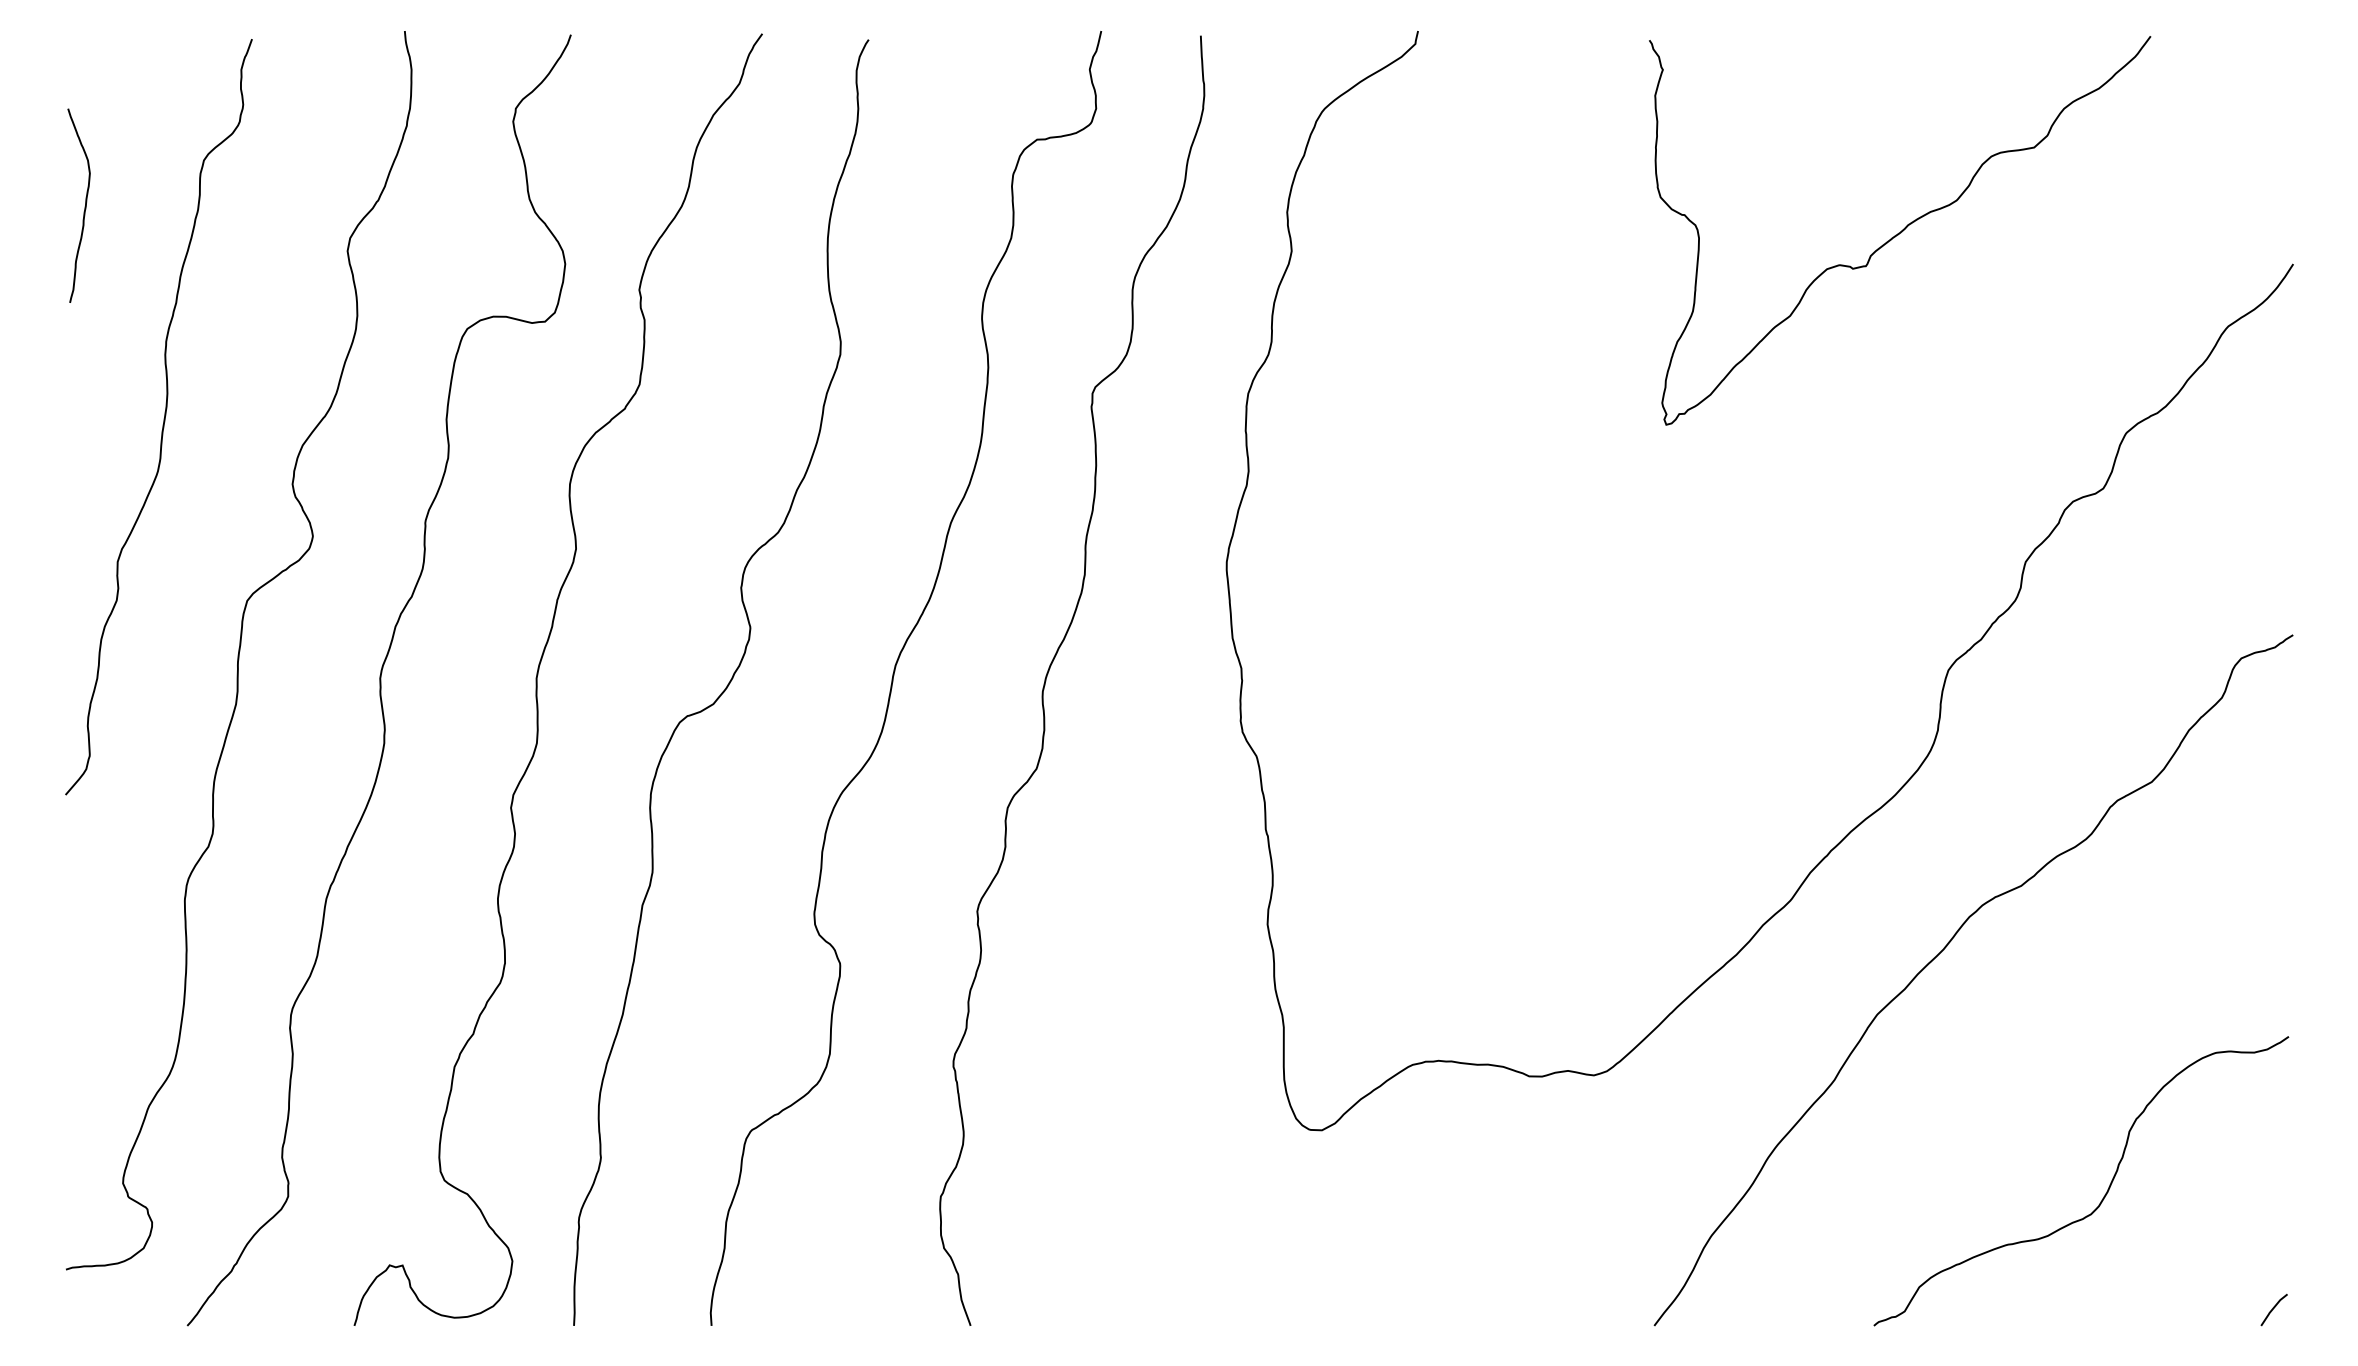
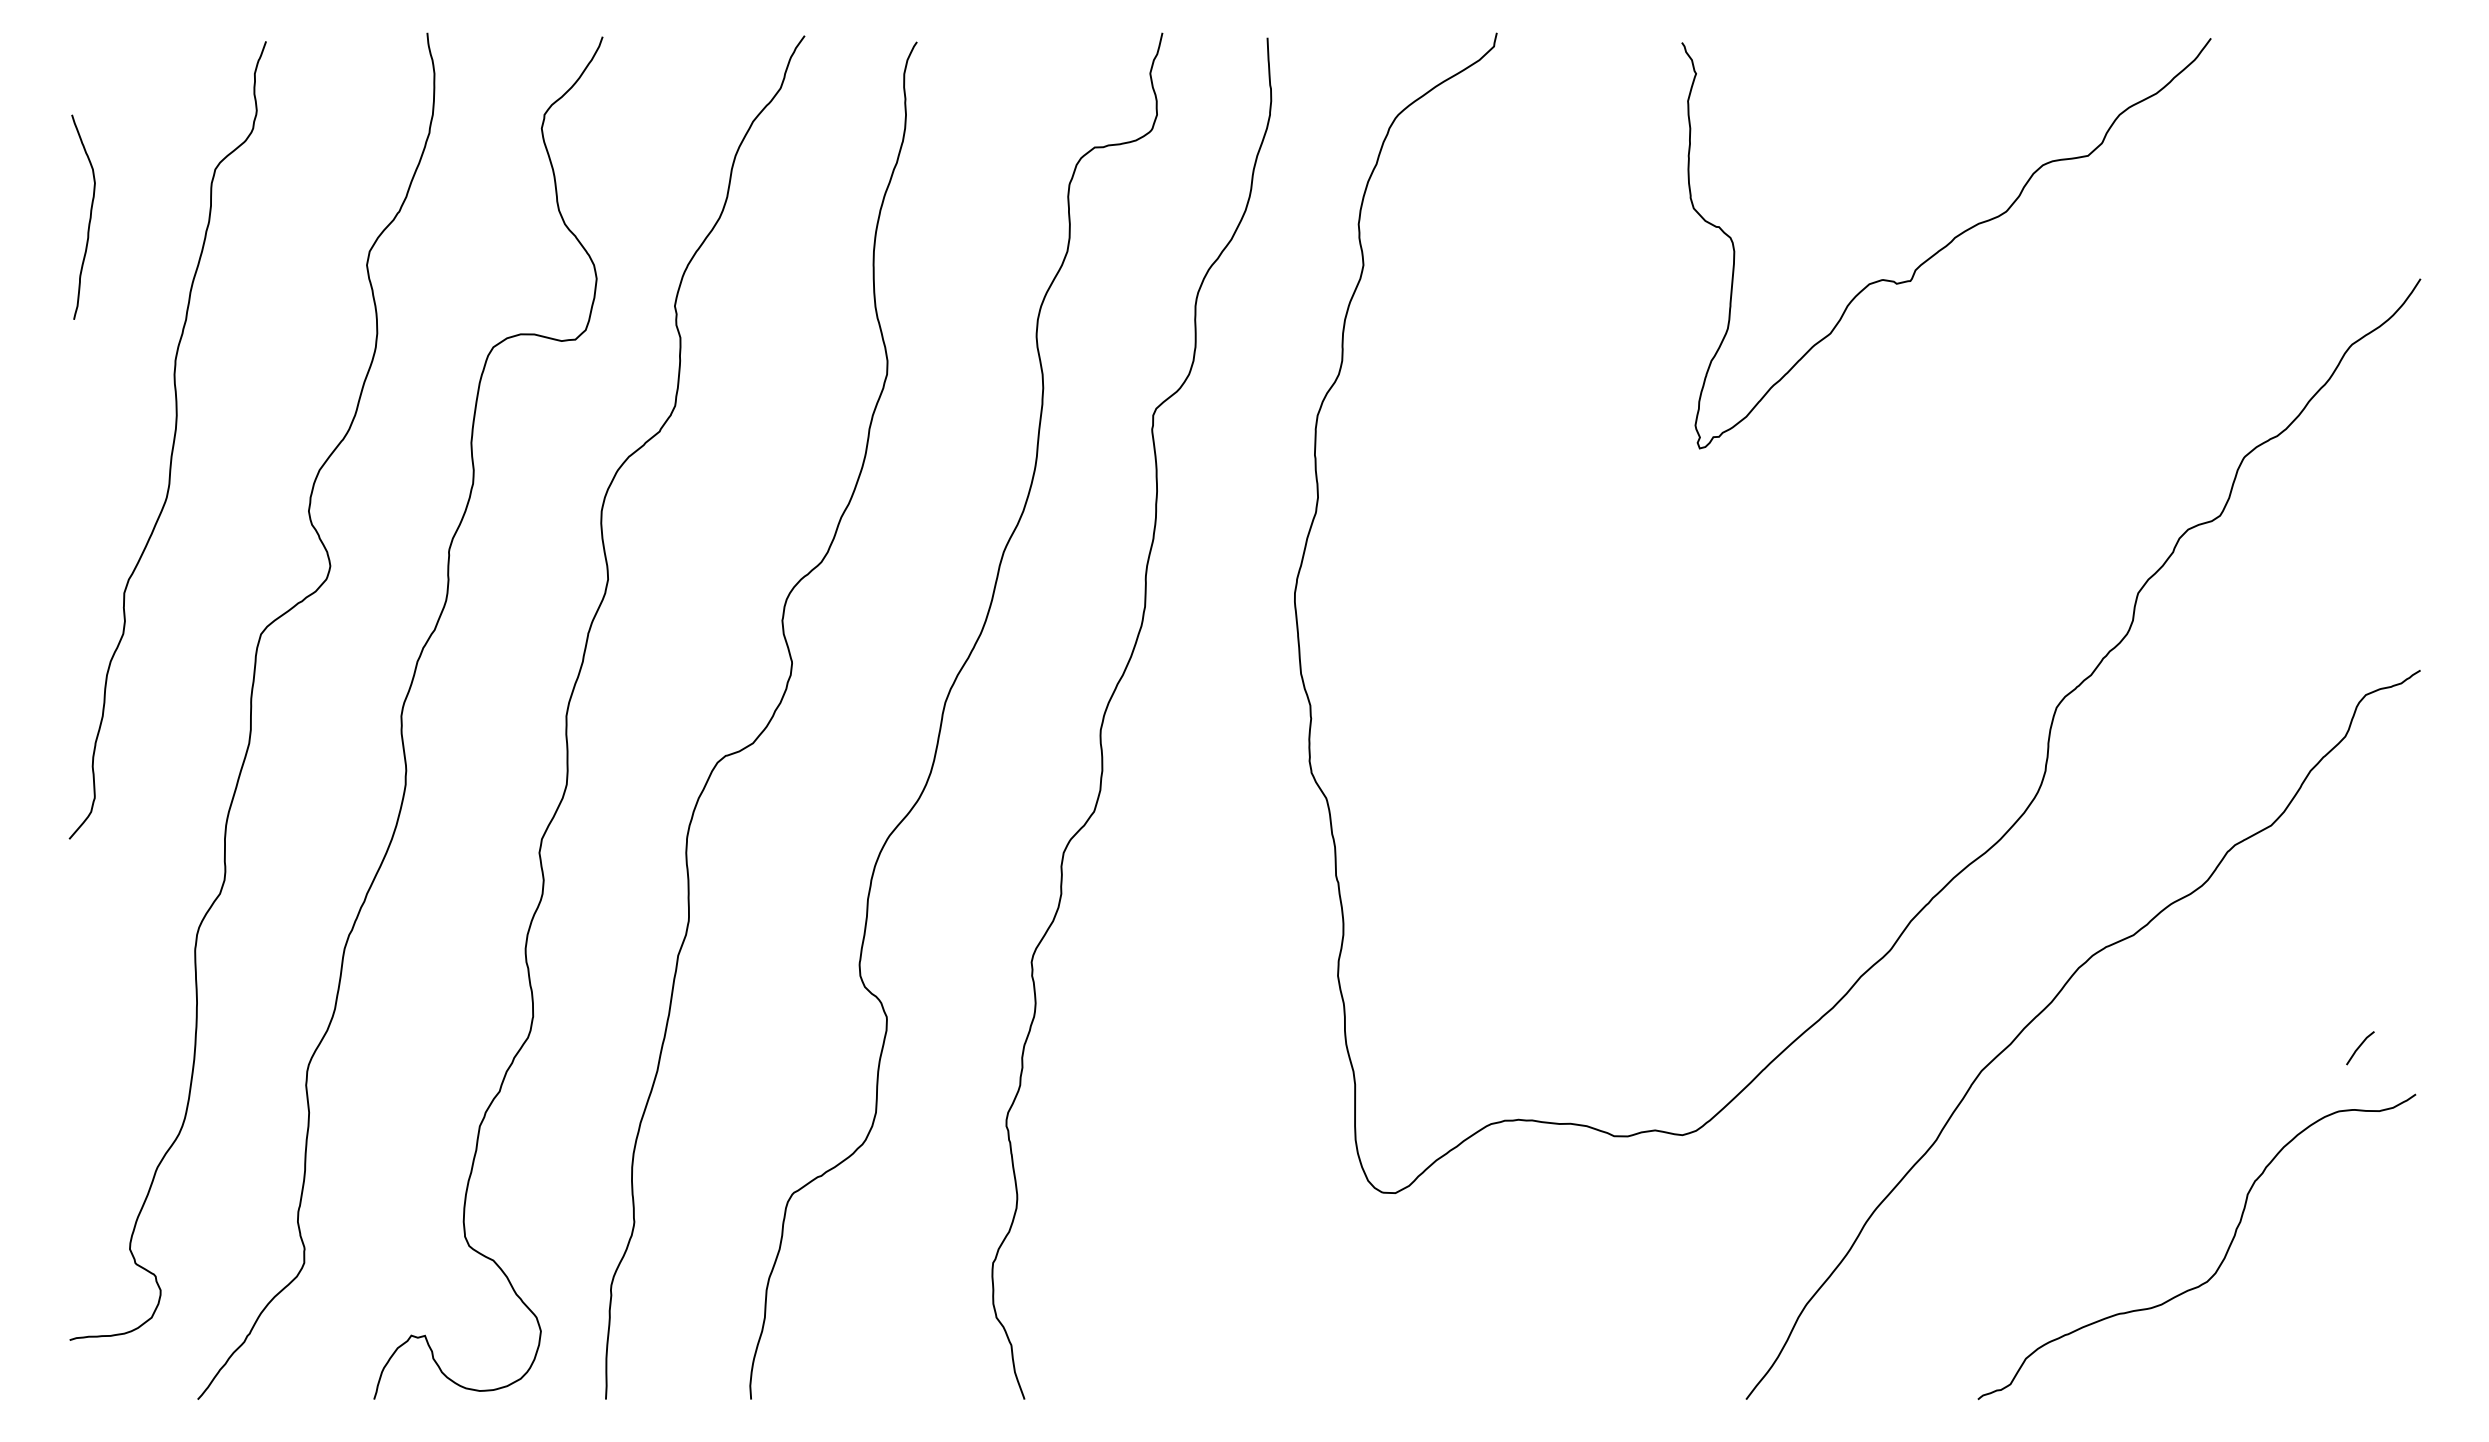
curve: (1901, 230) -> (1947, 243), moved
line: (2273, 1309) -> (2359, 1047), moved

